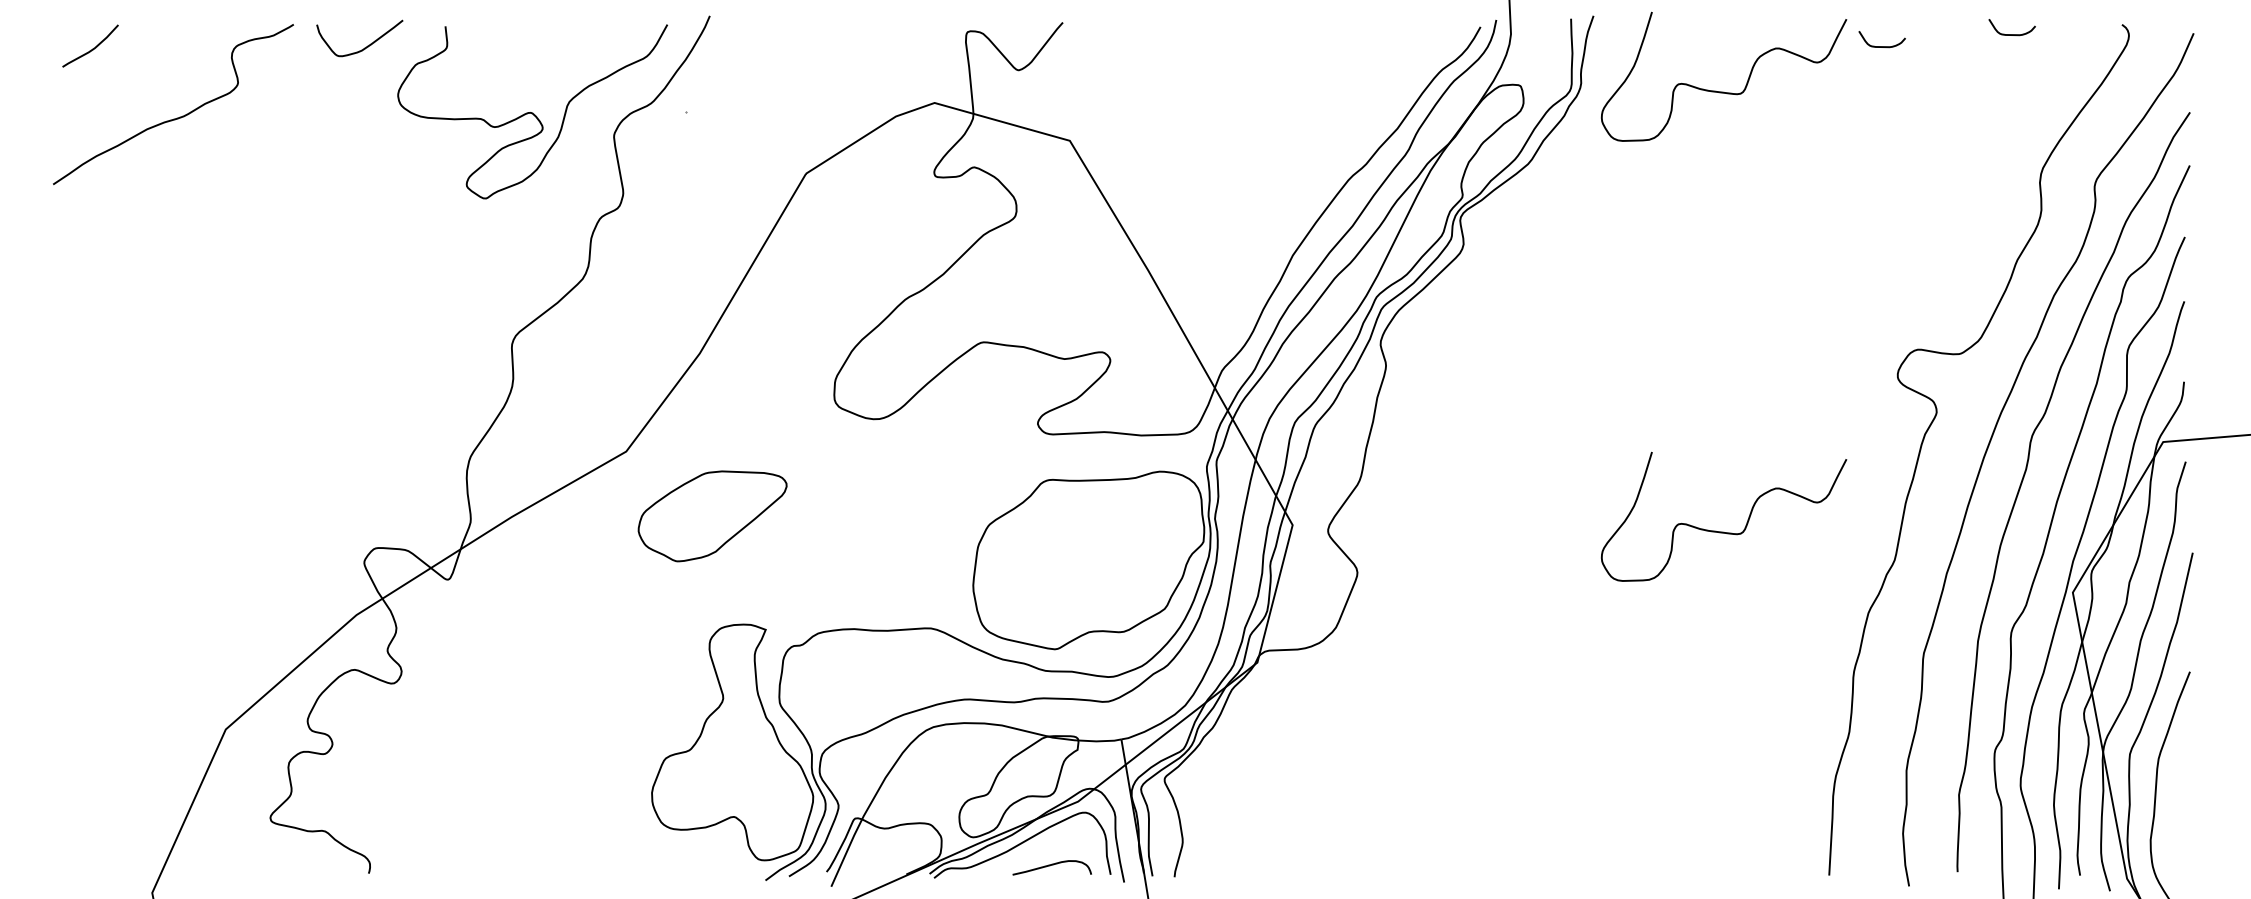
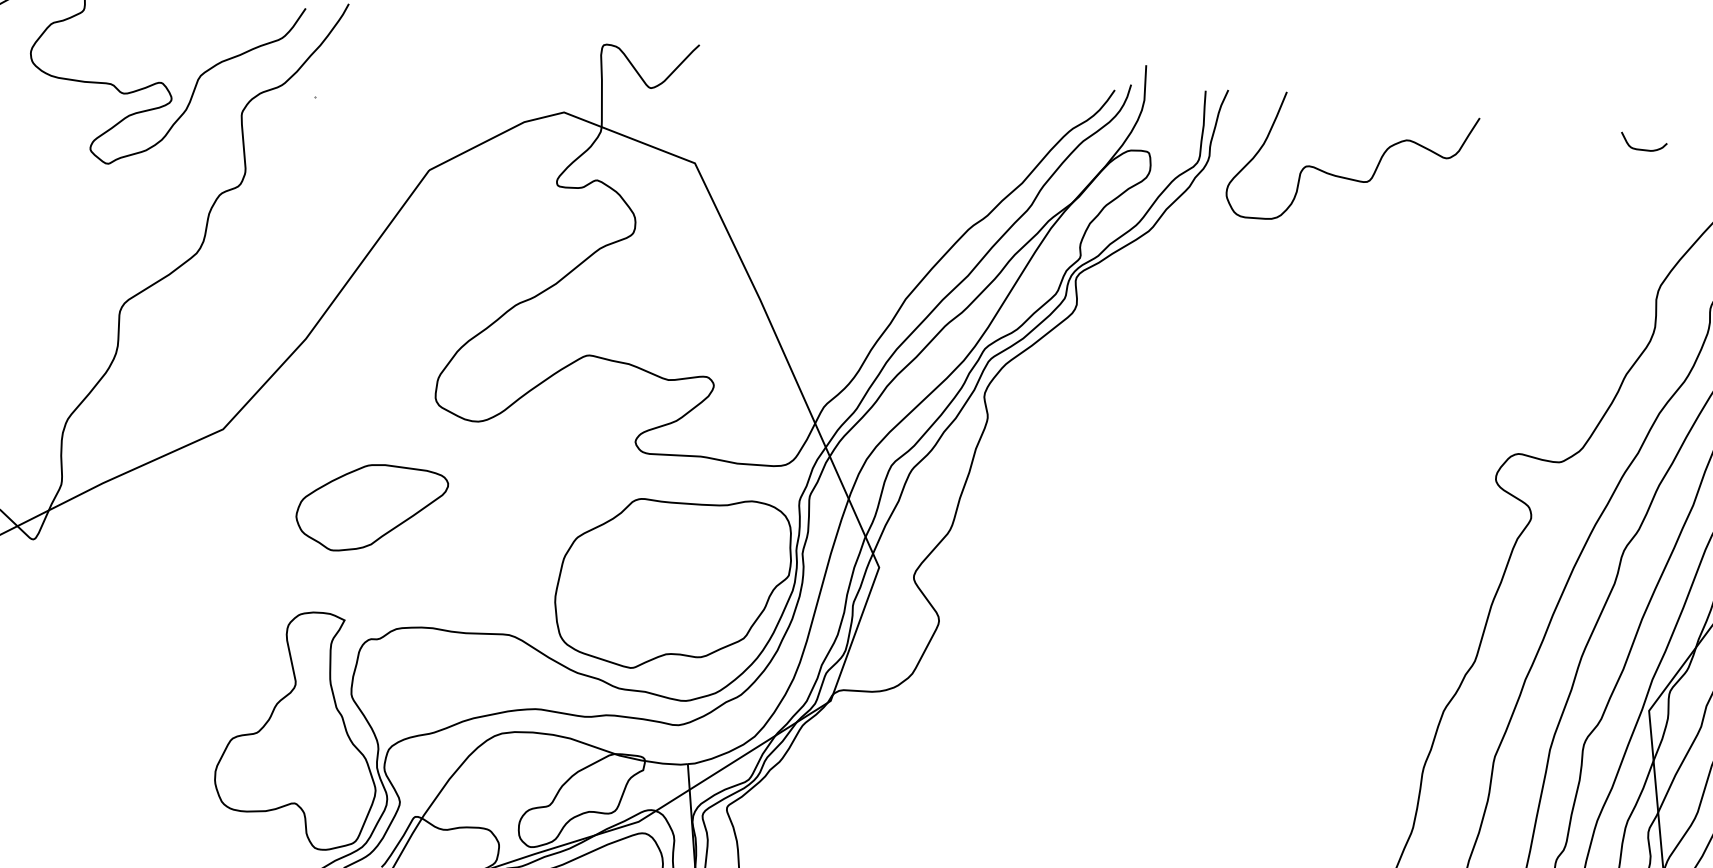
curve: (1881, 46) -> (1511, 148), removed
part: (712, 516) -> (371, 509), moved
curve: (1723, 531) -> (1307, 615), removed

